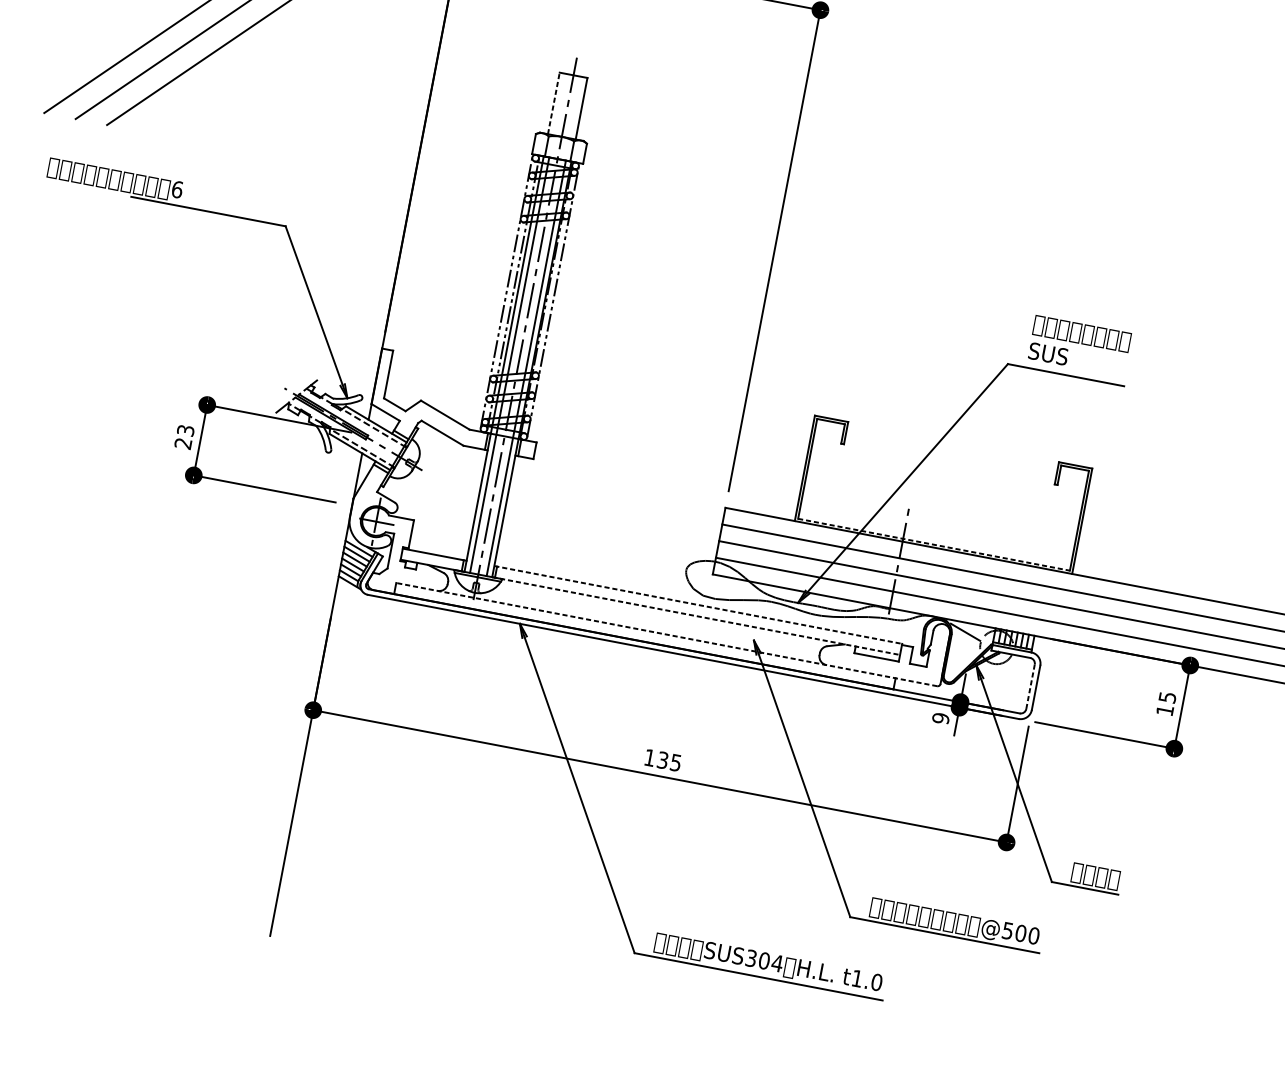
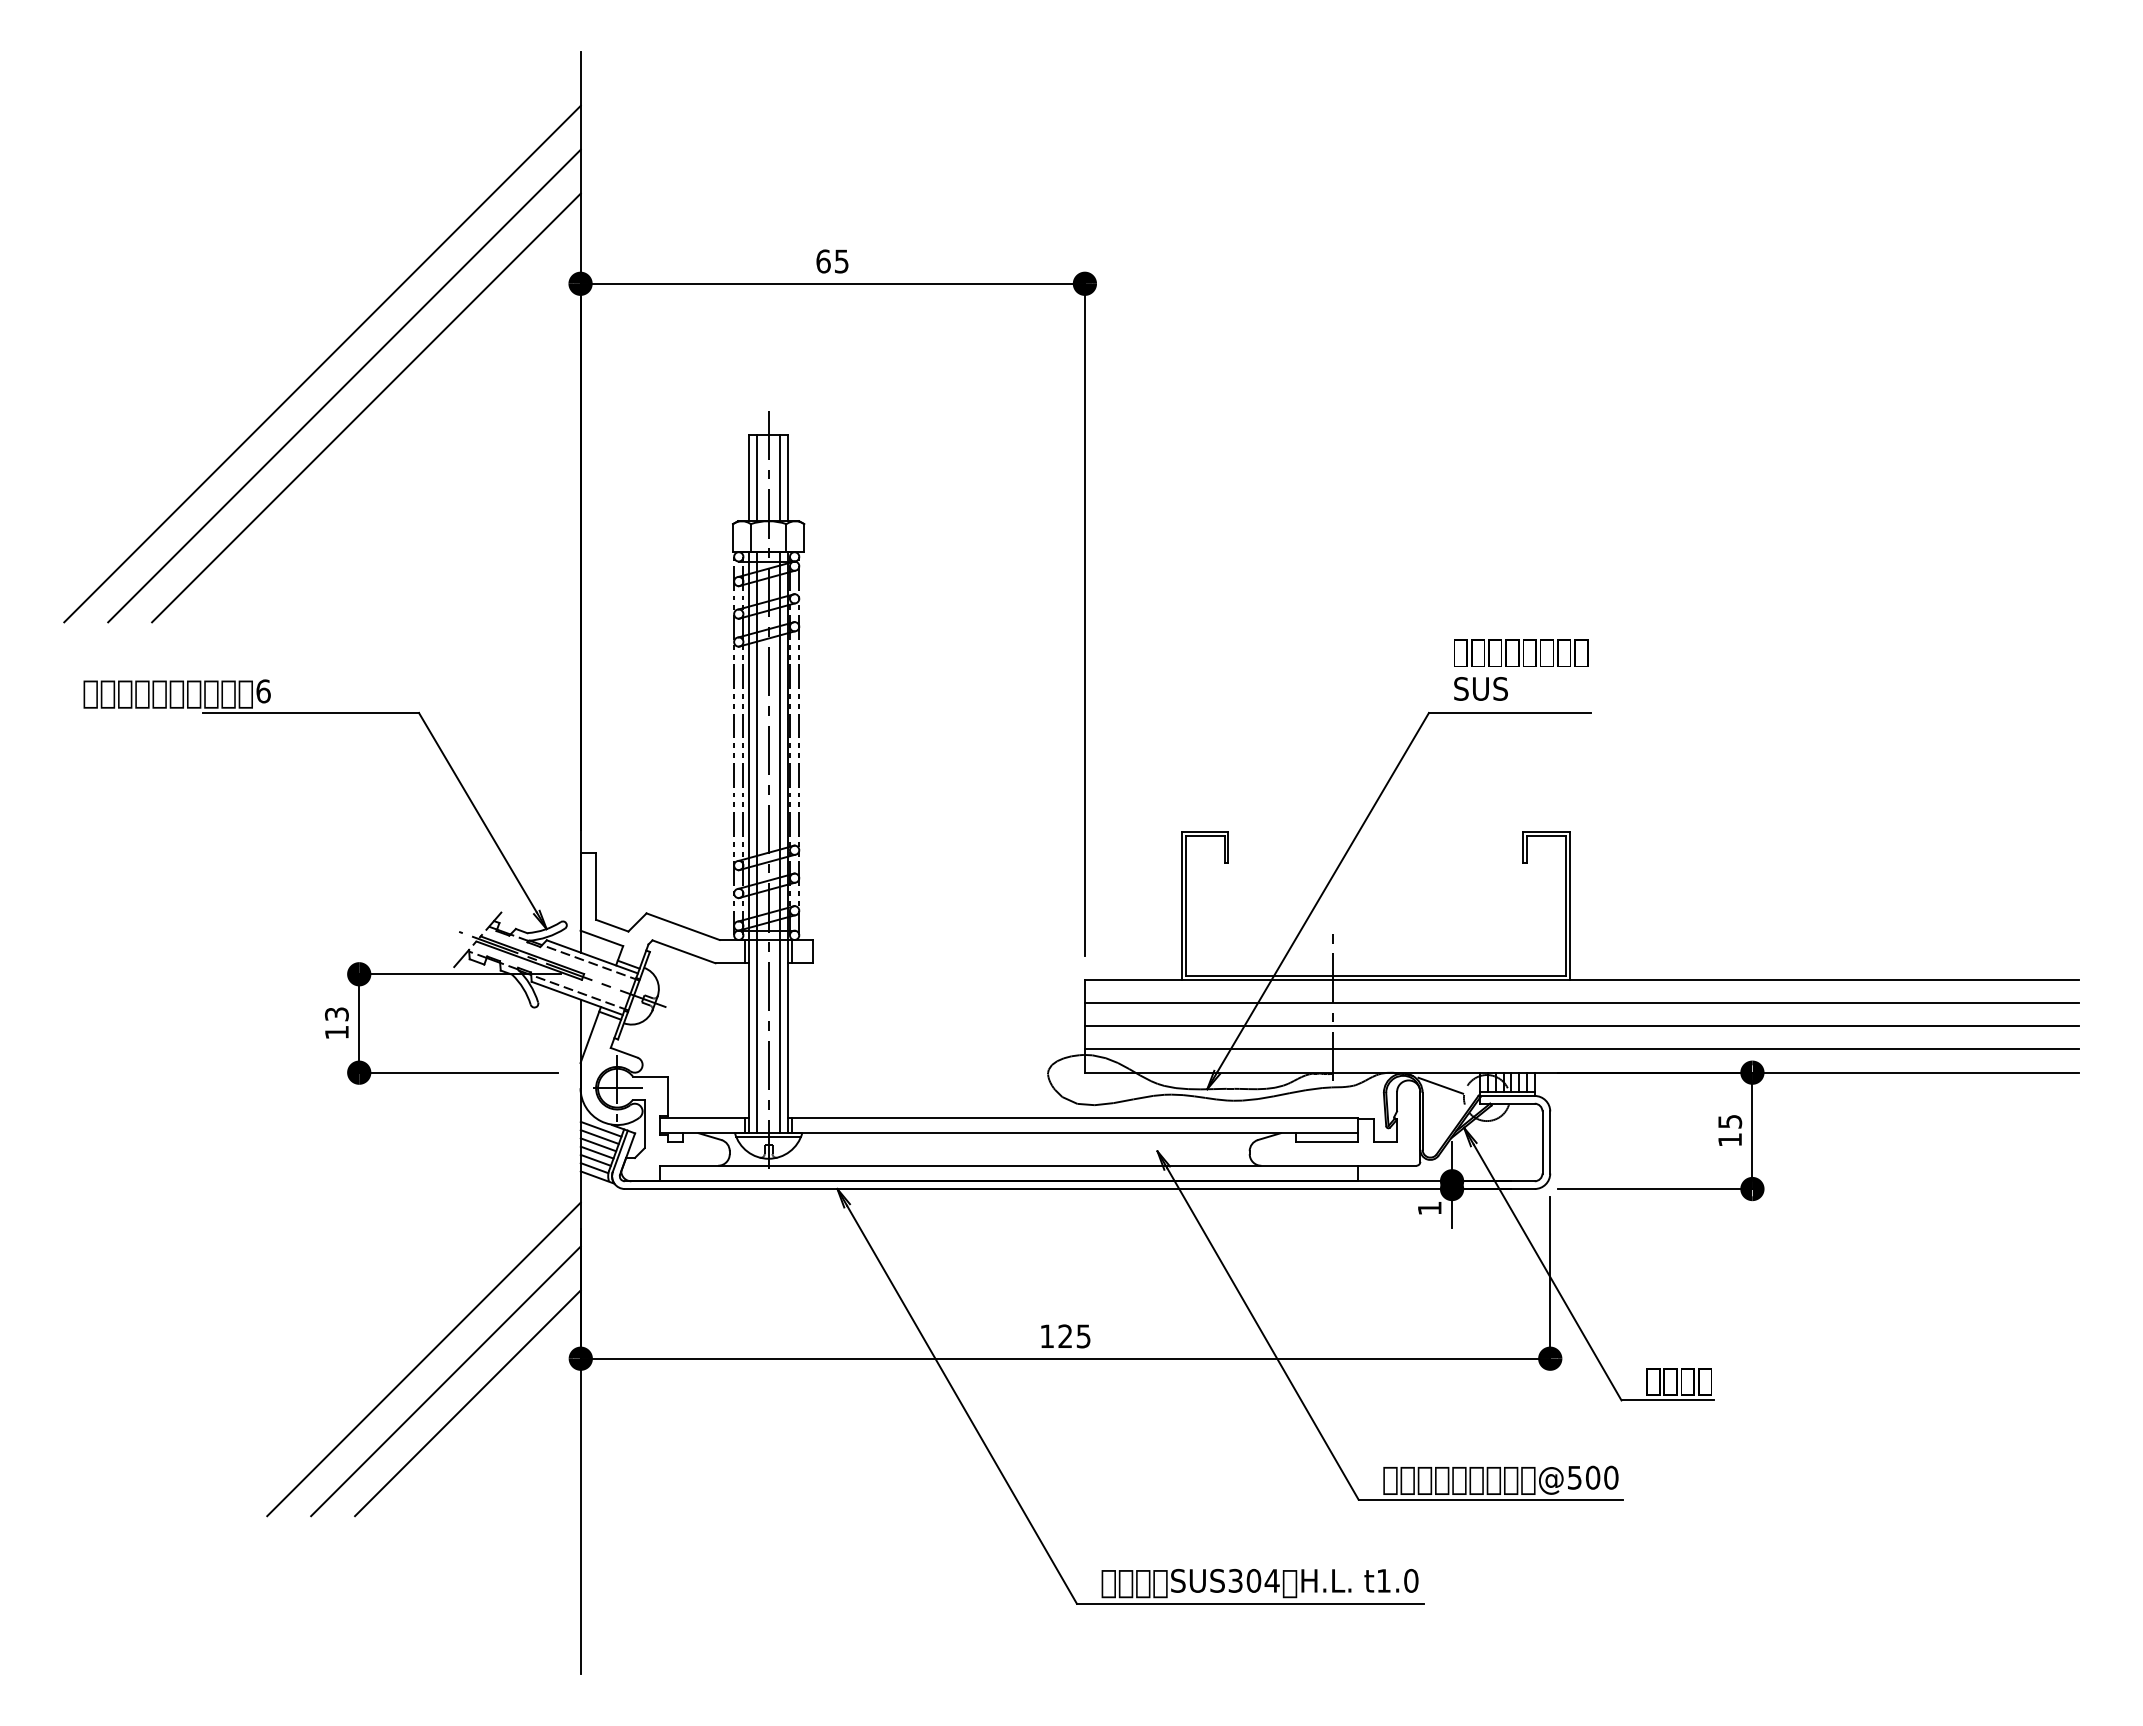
line: (554, 102) -> (749, 477), dashed -> solid
line: (559, 104) -> (757, 478), added
line: (576, 107) -> (780, 478), added
text: (183, 443) -> (336, 1032), 23 -> 13
line: (934, 544) -> (1376, 975), dashed -> solid
line: (698, 604) -> (1073, 1117), dashed -> solid
line: (696, 616) -> (1073, 1133), dashed -> solid
line: (666, 634) -> (1037, 1165), dashed -> solid
line: (1030, 686) -> (1542, 1142), dashed -> solid
line: (200, 689) -> (423, 1359), added
line: (213, 708) -> (445, 1381), added
text: (940, 718) -> (1429, 1208), 9 -> 1
line: (226, 726) -> (467, 1403), added
text: (662, 760) -> (1065, 1336), 135 -> 125

